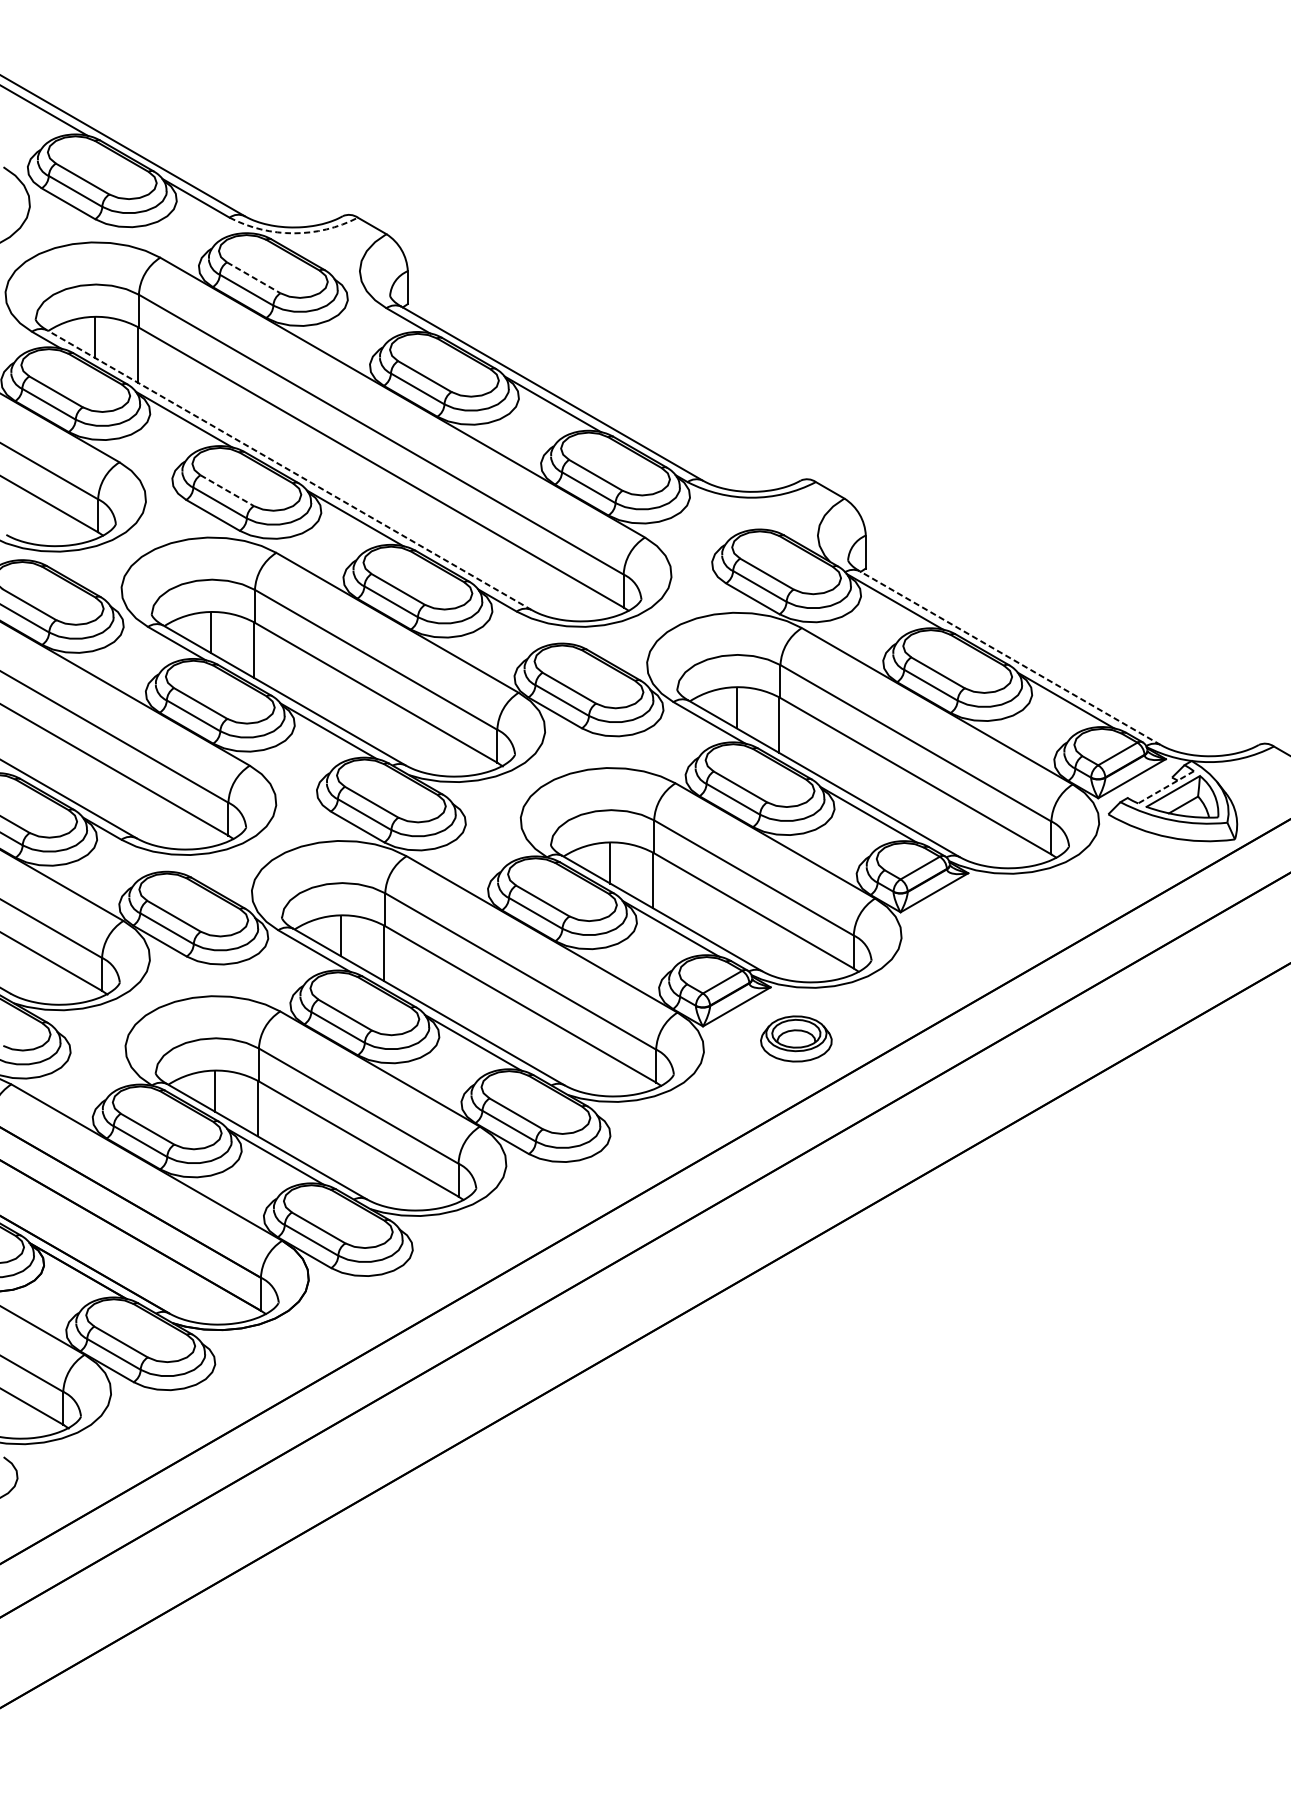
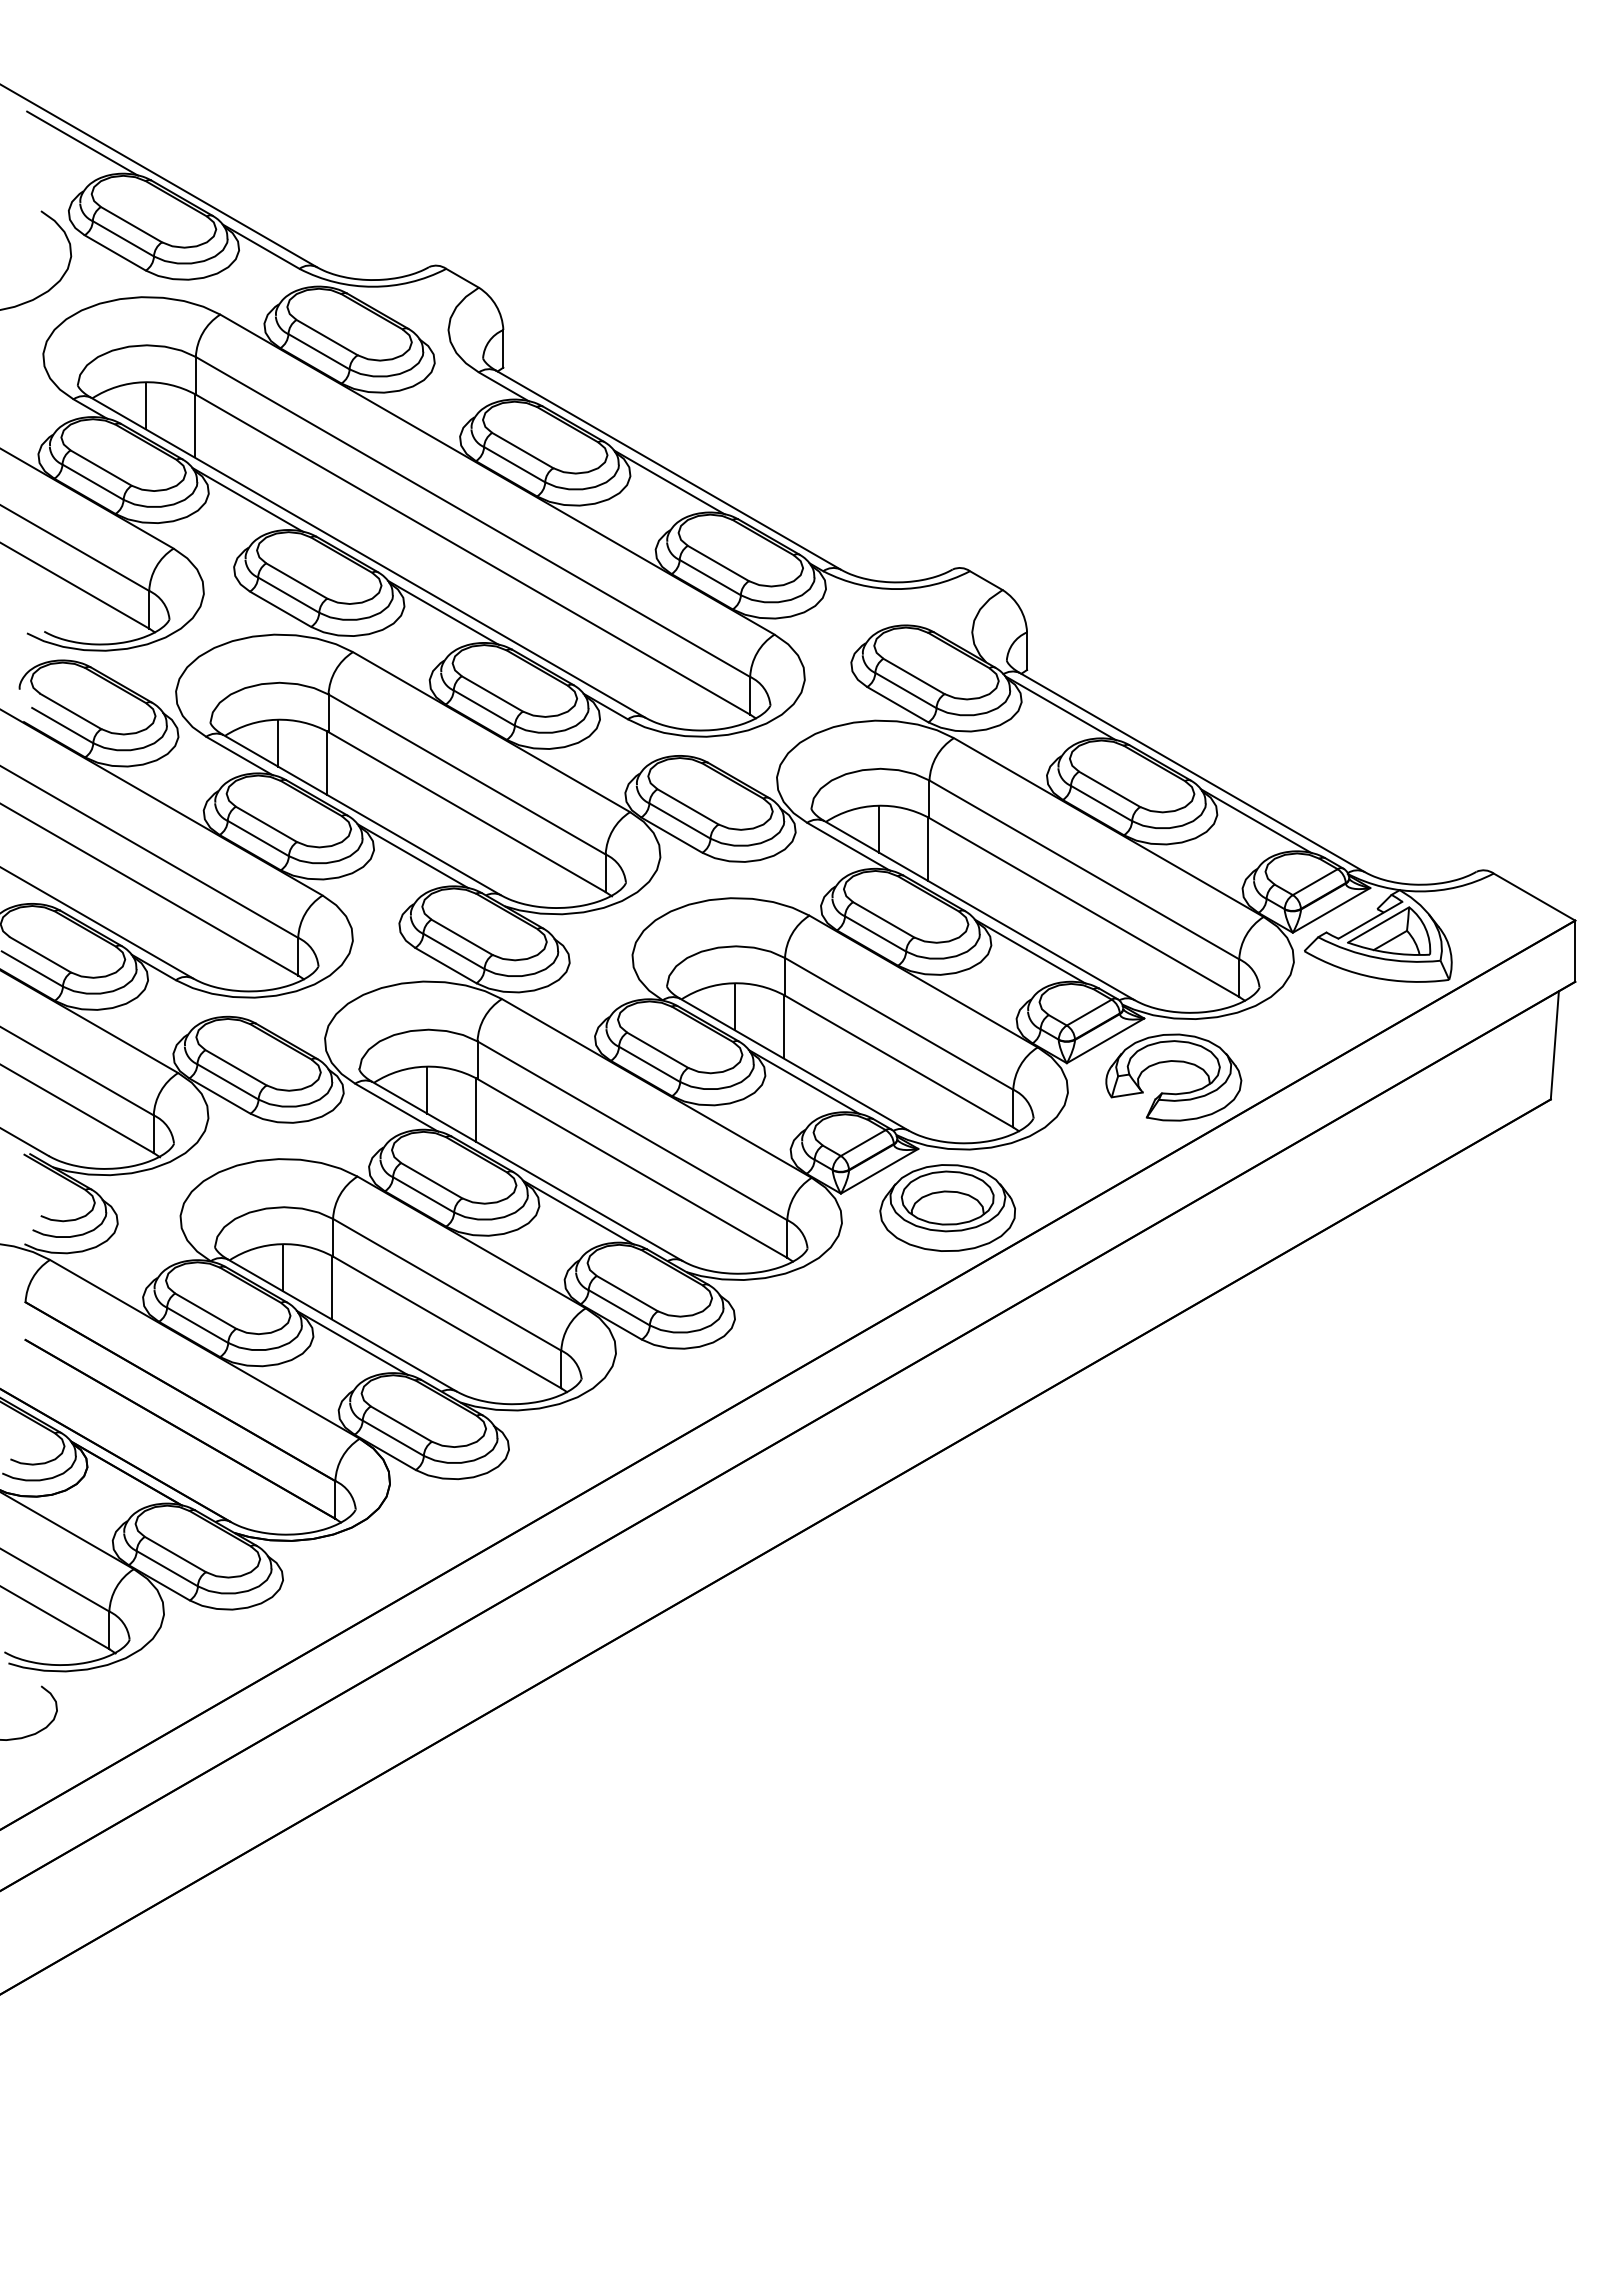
arc: (293, 233) -> (372, 286), dashed -> solid
line: (254, 277) -> (327, 337), dashed -> solid
line: (289, 470) -> (367, 557), dashed -> solid
line: (227, 491) -> (297, 581), dashed -> solid
line: (1010, 658) -> (1192, 772), dashed -> solid
line: (1166, 787) -> (1370, 920), dashed -> solid
part: (994, 911) -> (1174, 1062), added
part: (796, 1038) -> (947, 1207), size x1.67

